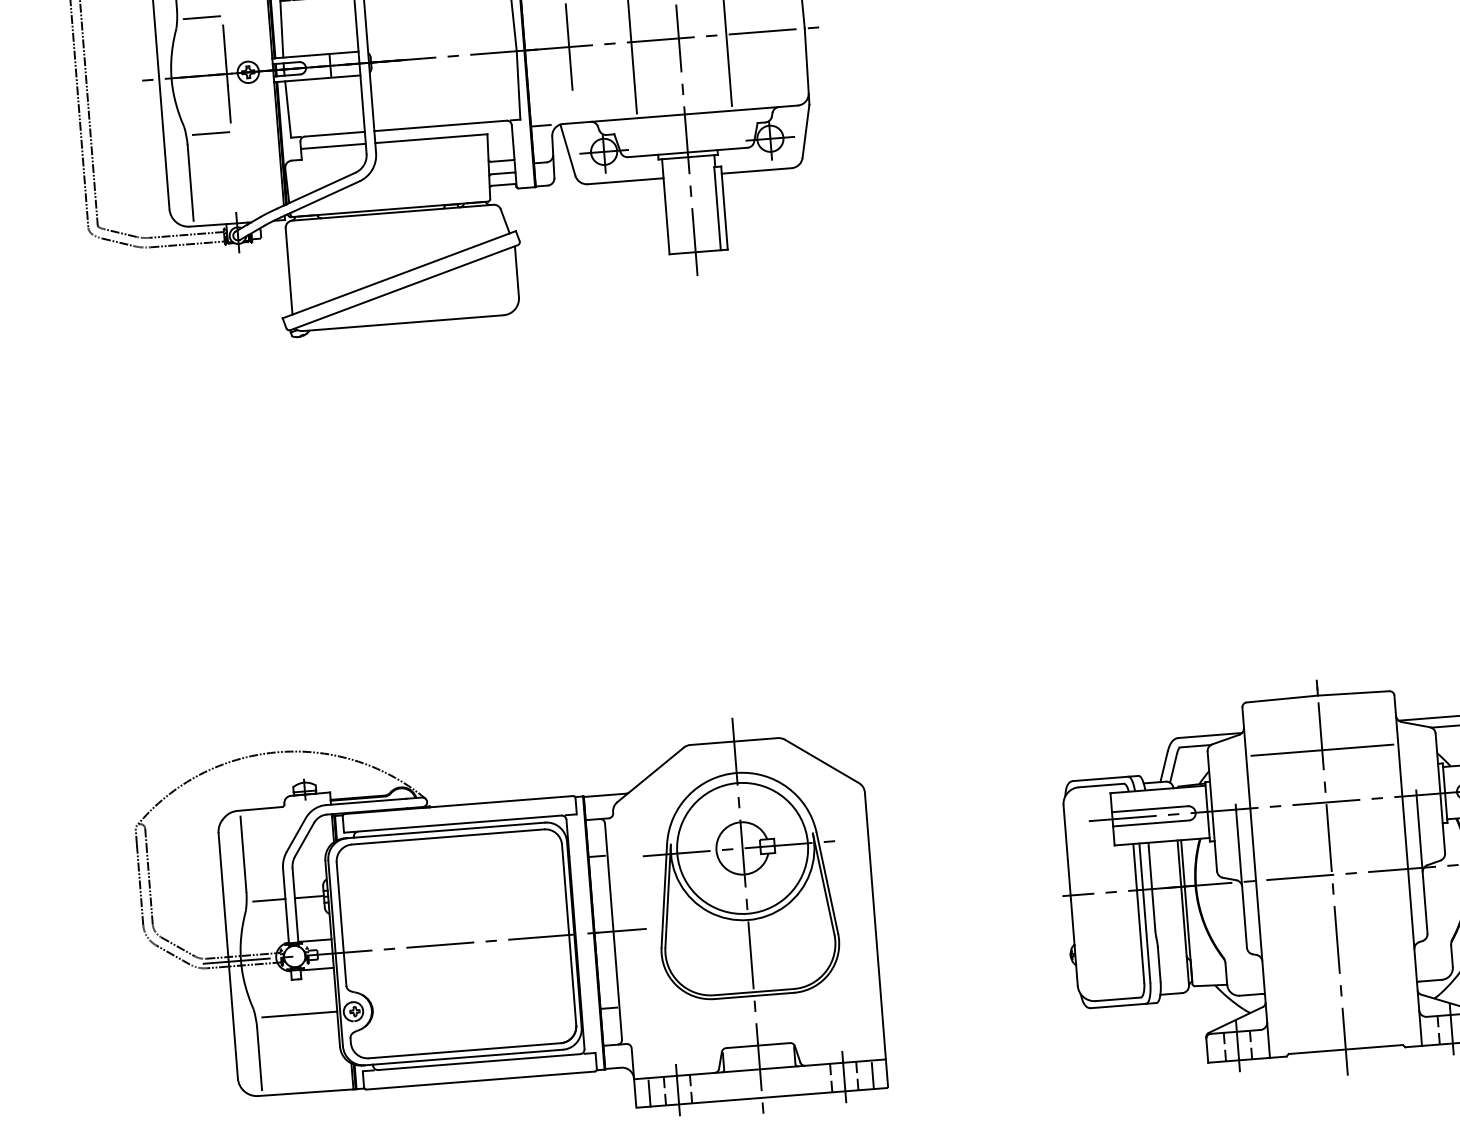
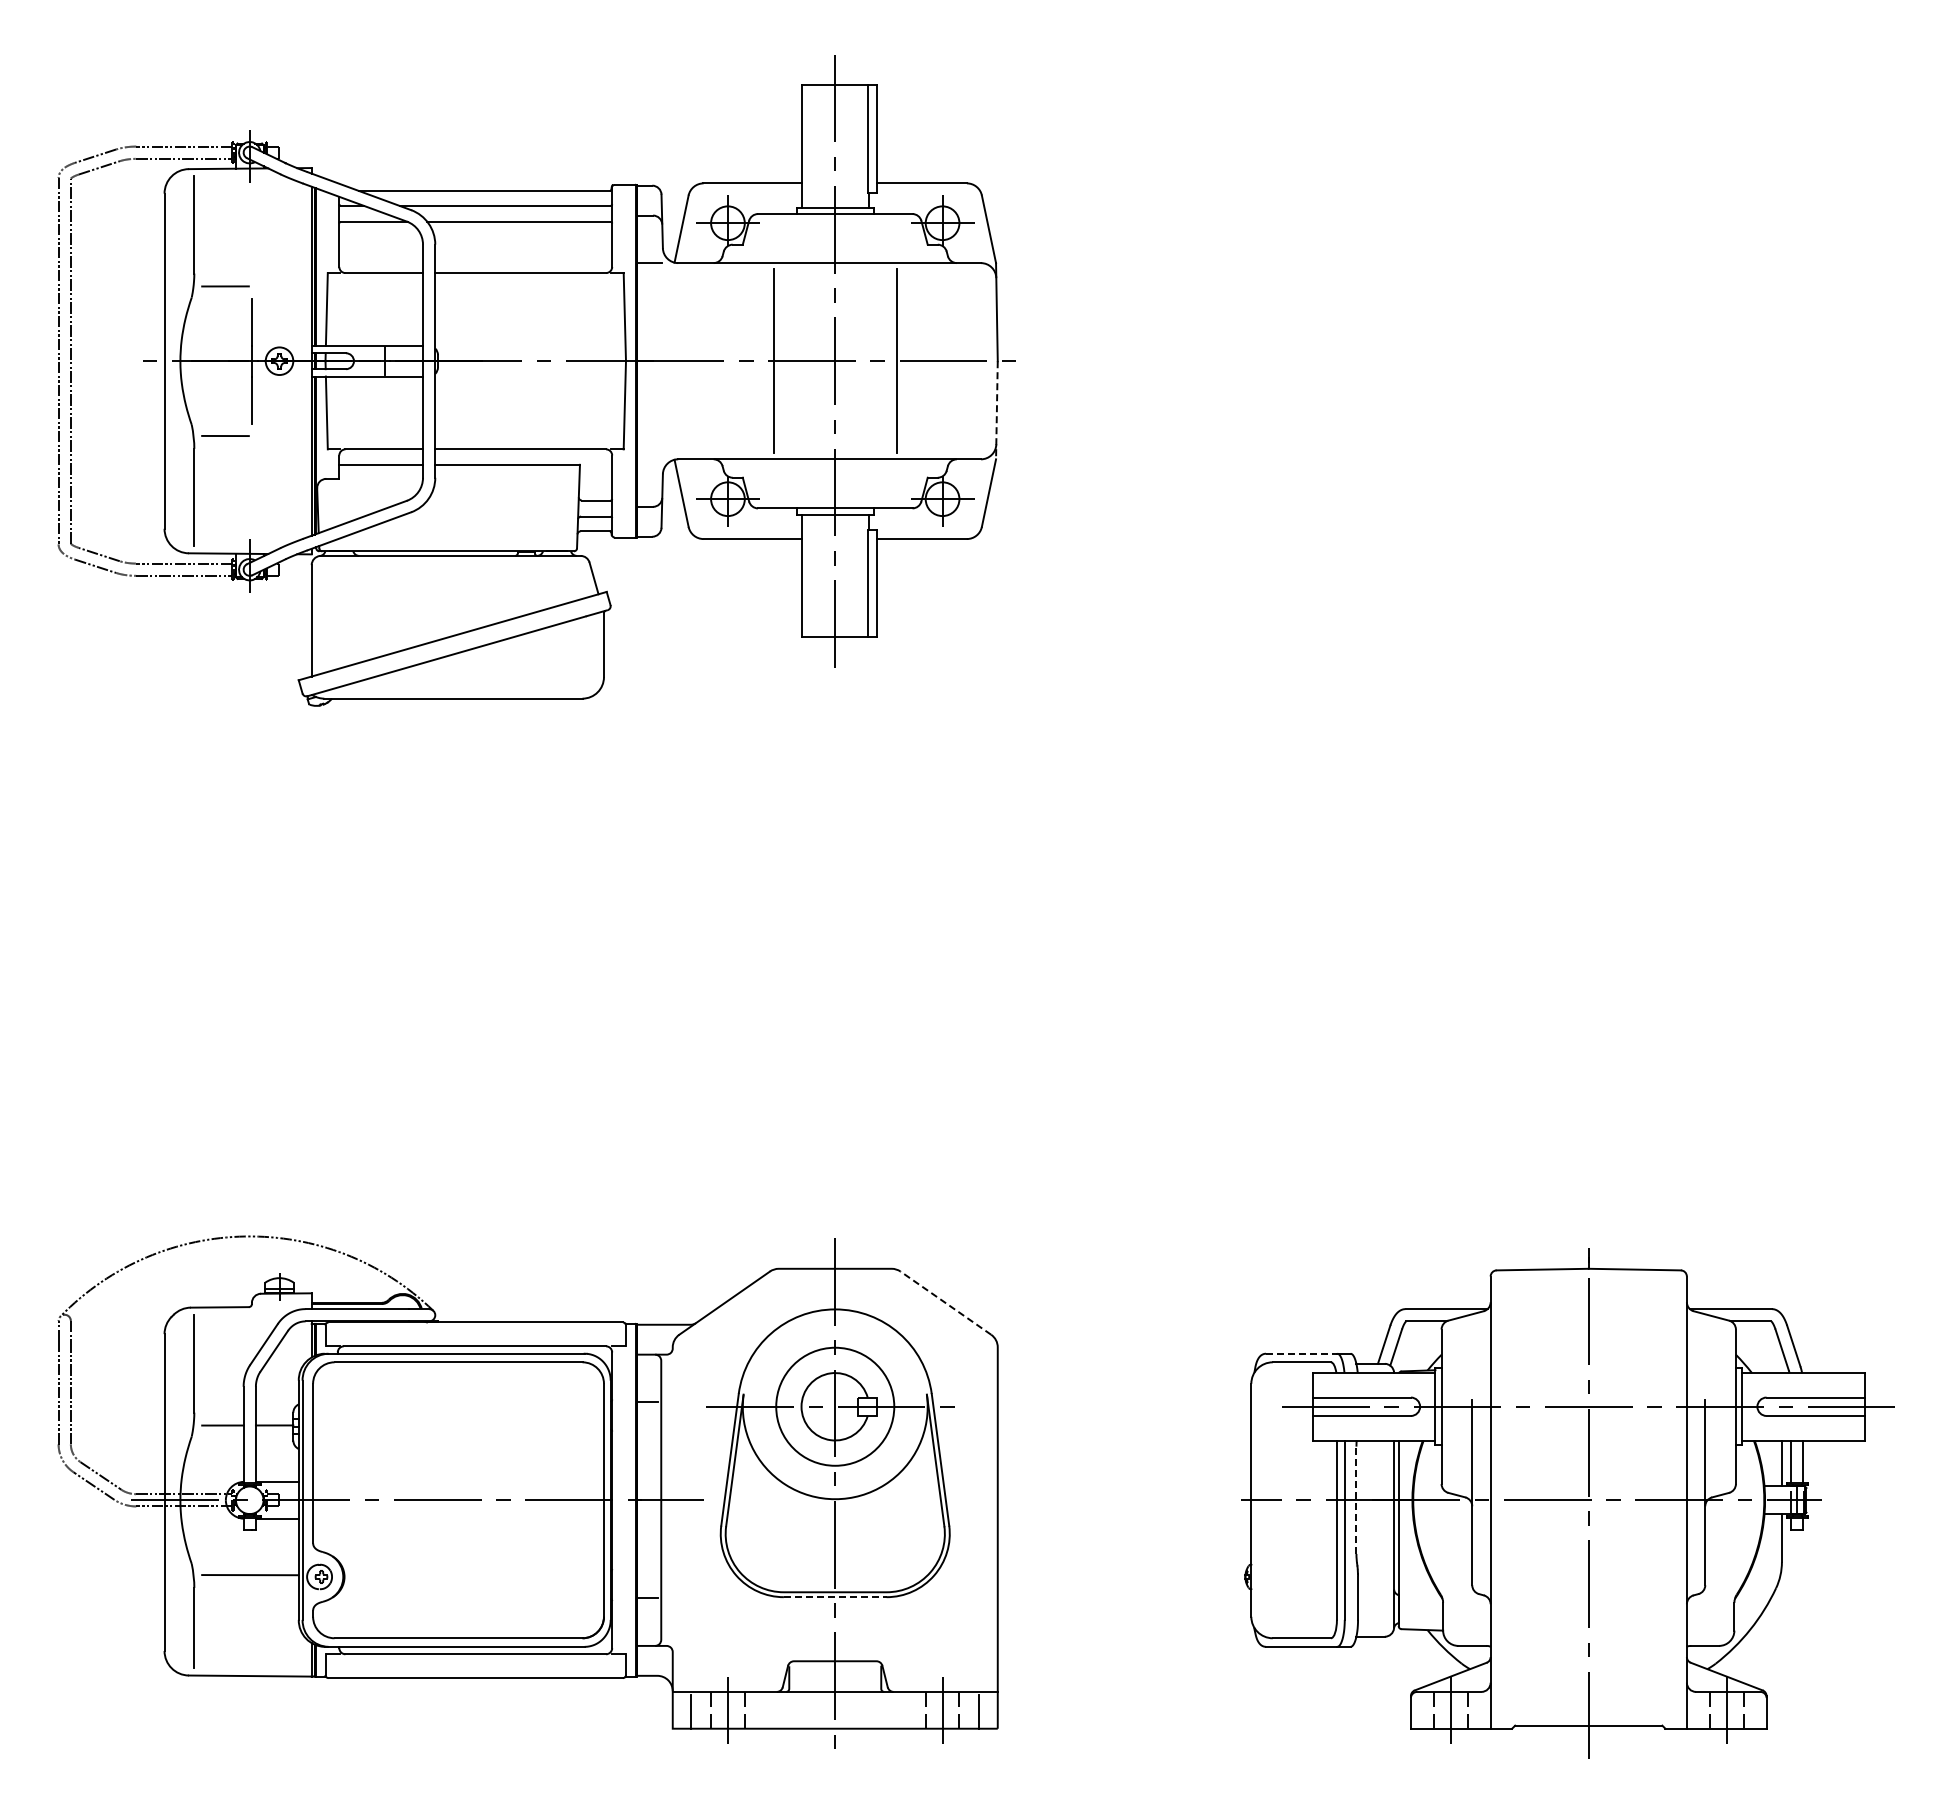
line: (569, 47) -> (693, 361), removed
line: (806, 66) -> (996, 410), solid -> dashed
line: (540, 125) -> (649, 459), removed
line: (1322, 750) -> (1588, 1339), removed
line: (821, 760) -> (945, 1302), solid -> dashed
line: (1100, 778) -> (1301, 1353), solid -> dashed
circle: (742, 848) -> (834, 1406), size x0.7
line: (1152, 889) -> (1356, 1500), solid -> dashed
line: (754, 996) -> (835, 1597), solid -> dashed

